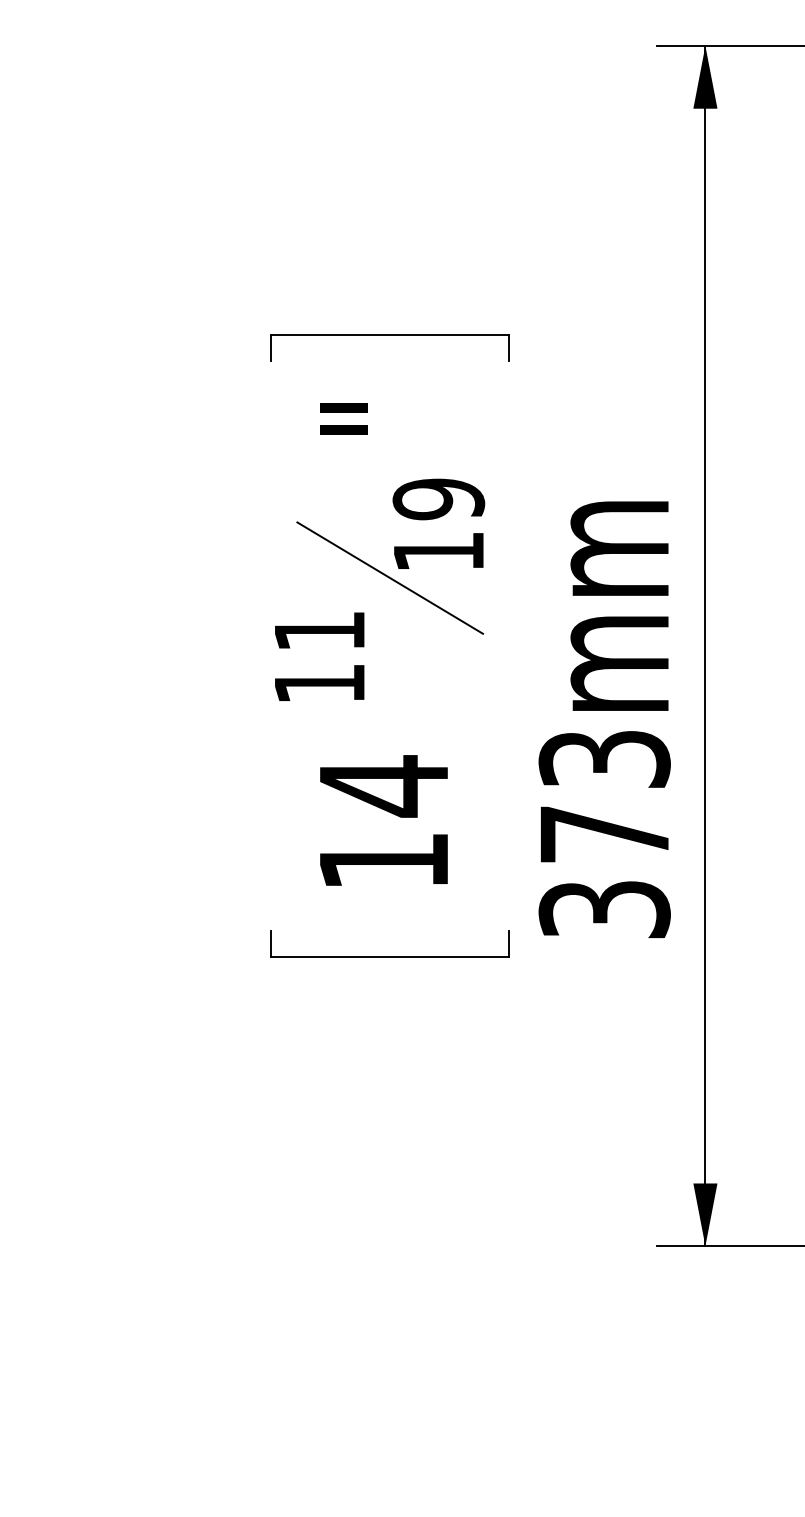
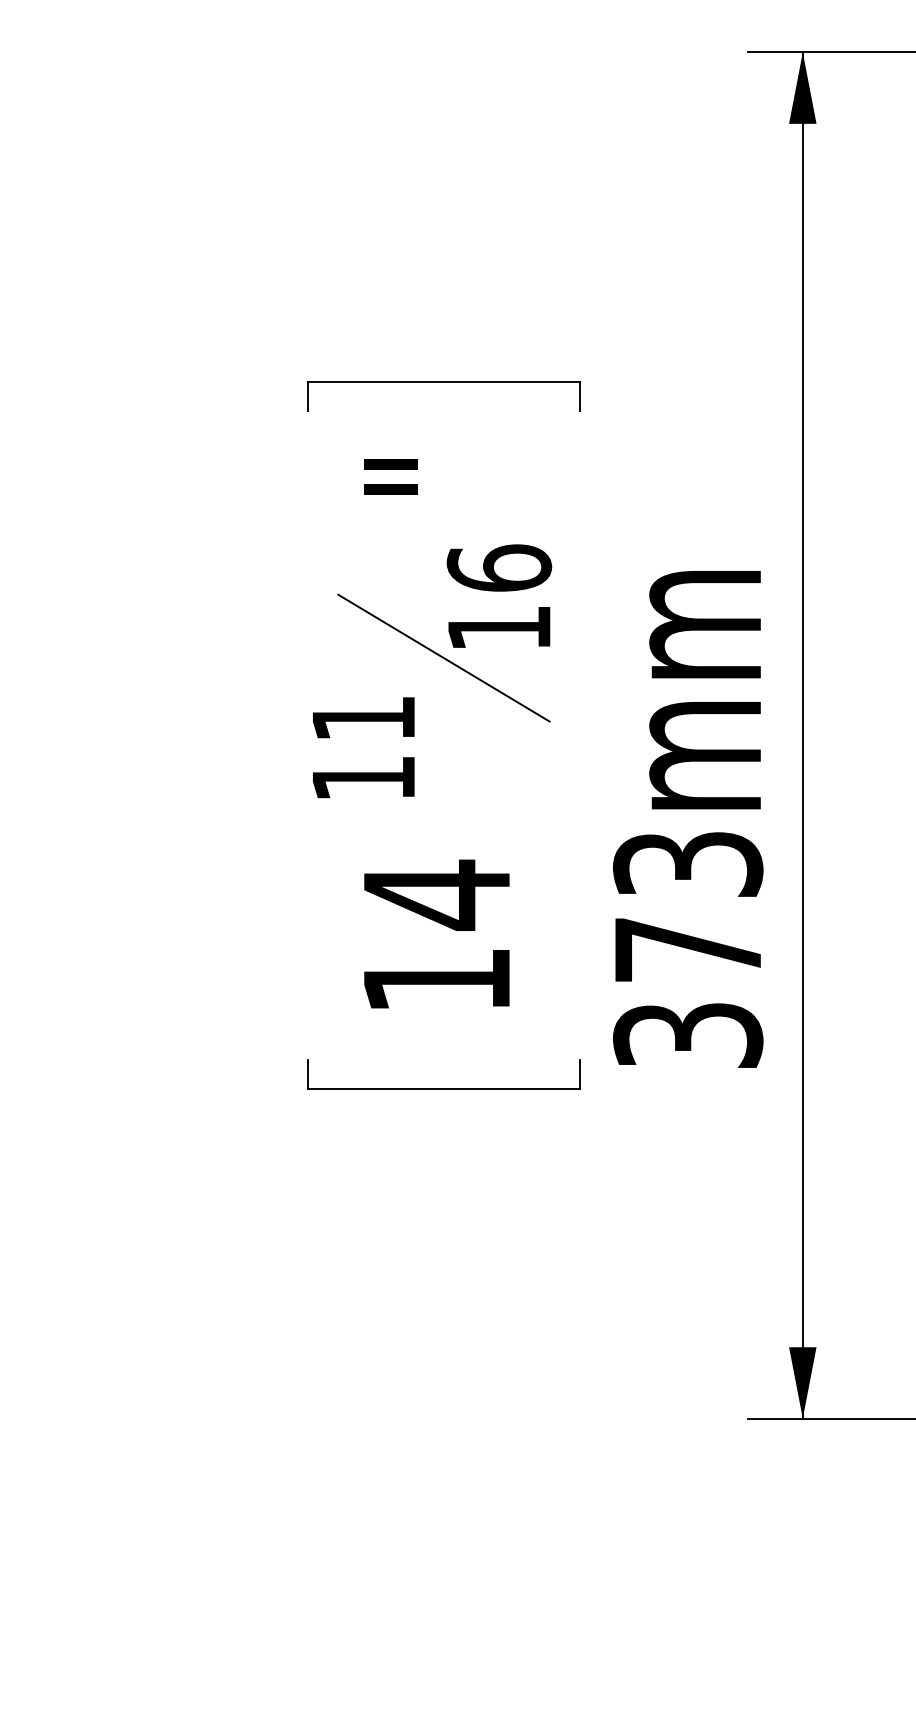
text: (438, 499) -> (499, 568), 19 -> 16

